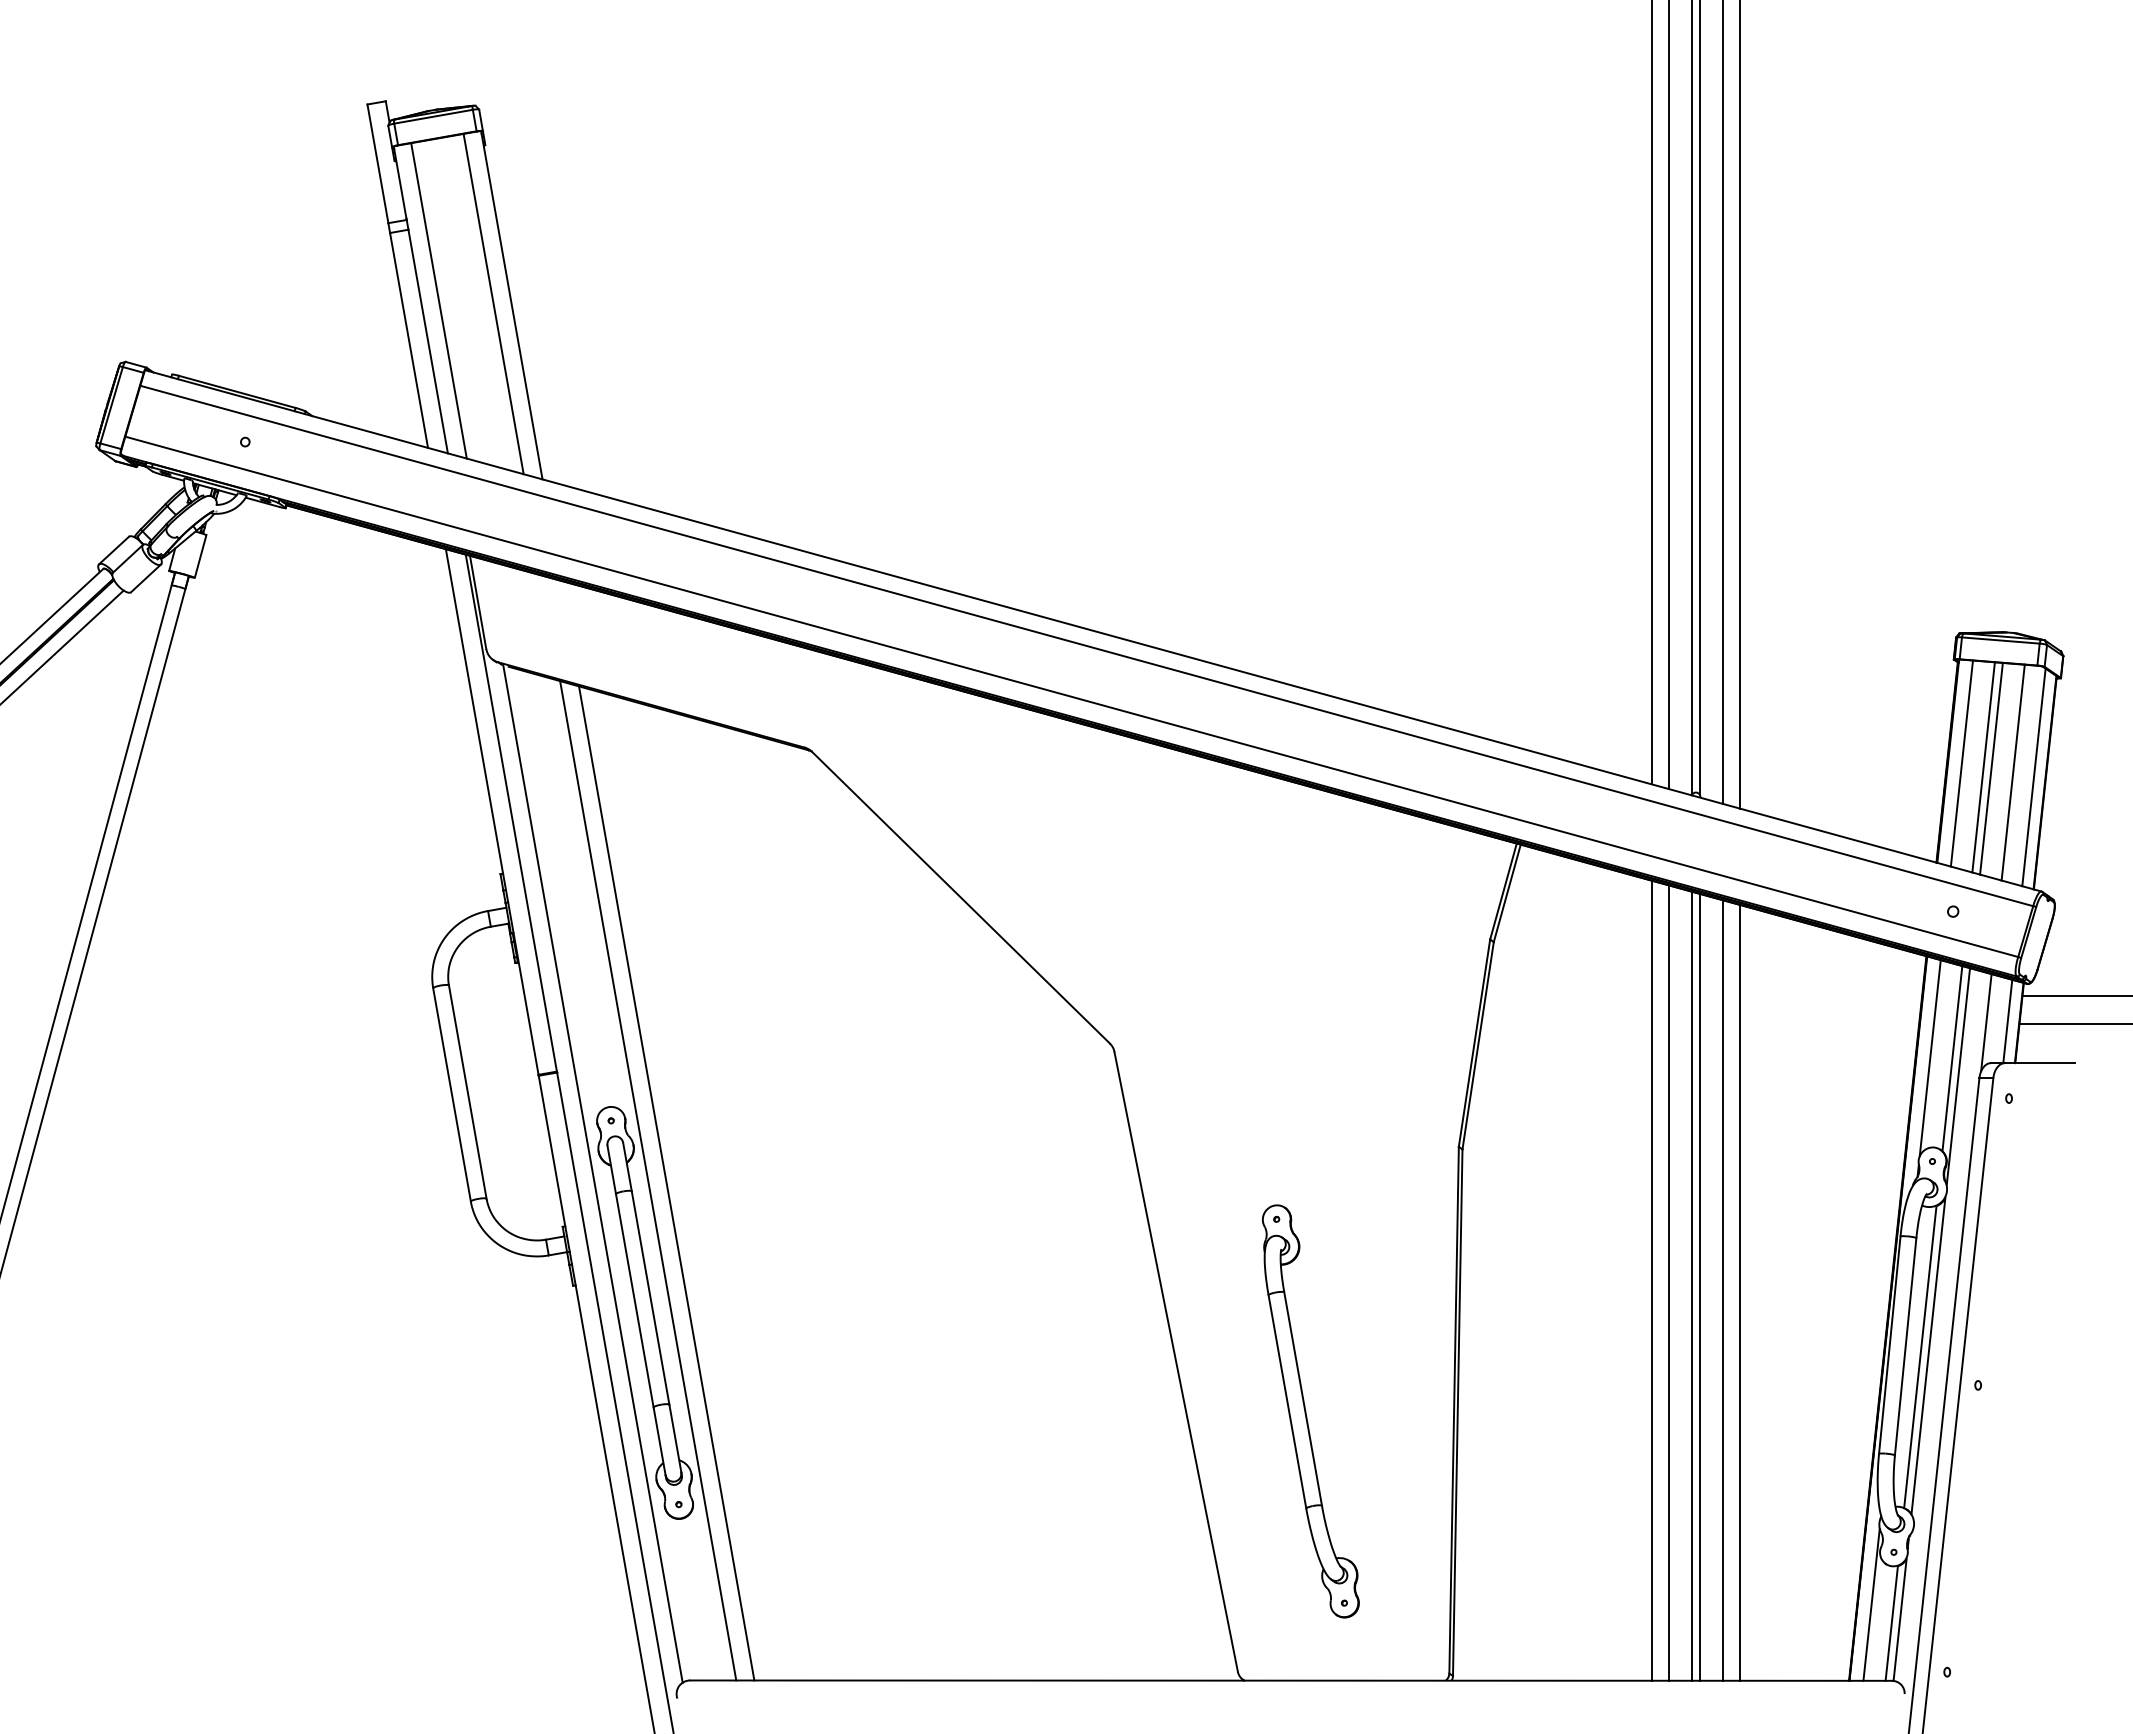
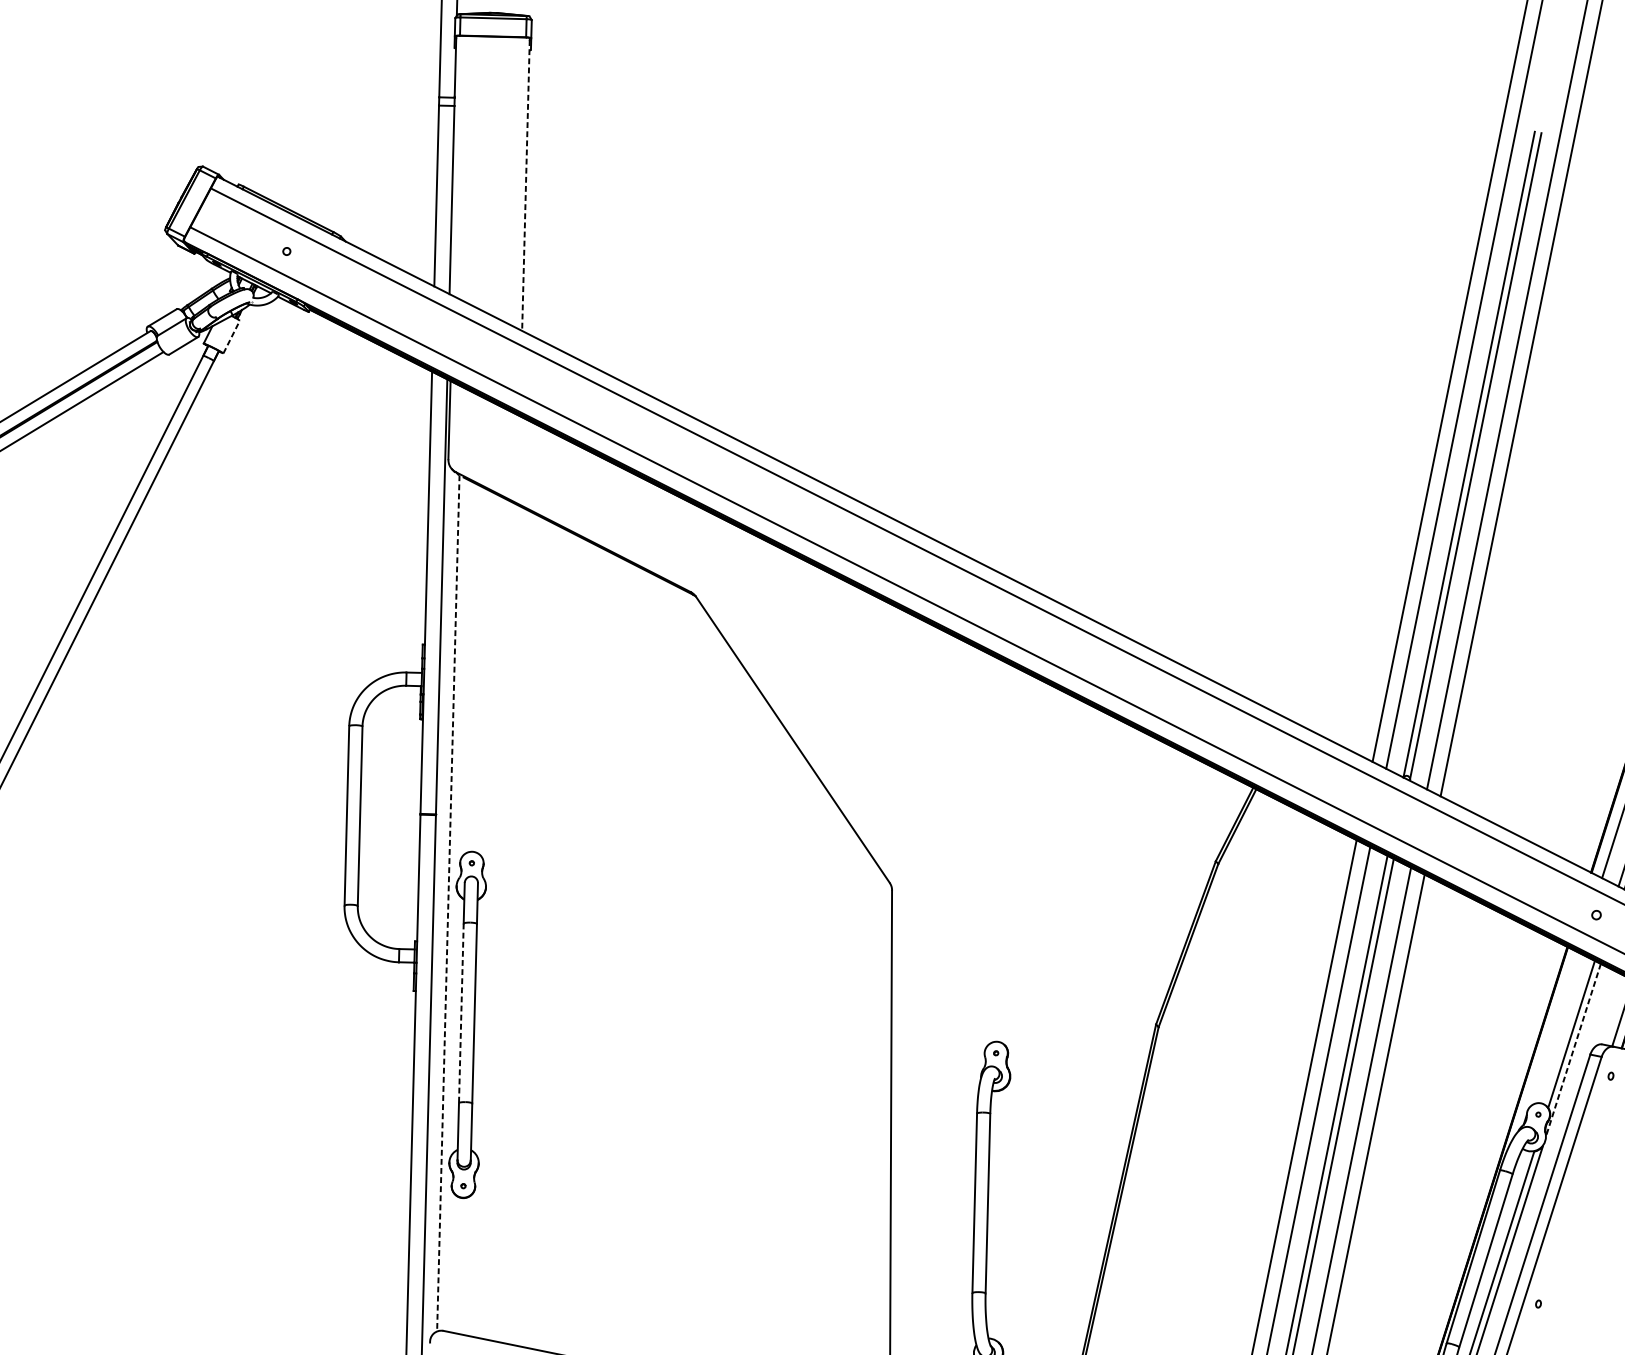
line: (438, 300) -> (467, 168), removed
line: (493, 303) -> (511, 179), removed
line: (512, 307) -> (526, 186), solid -> dashed
line: (200, 555) -> (231, 336), solid -> dashed
line: (1986, 1022) -> (1605, 1010), removed
line: (1929, 1058) -> (1553, 1030), removed
line: (1958, 1076) -> (1573, 1049), solid -> dashed
line: (592, 1173) -> (448, 902), solid -> dashed
line: (648, 1180) -> (492, 917), removed
line: (666, 1183) -> (506, 923), removed
line: (634, 1301) -> (460, 1013), solid -> dashed

